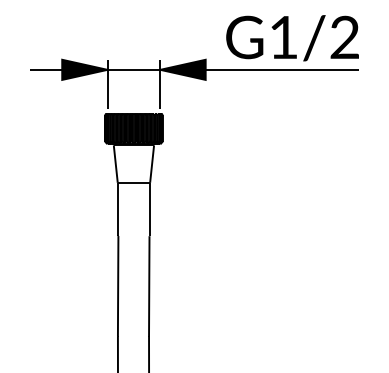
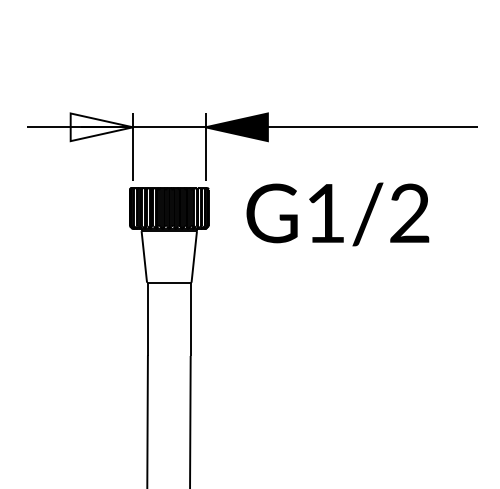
text: (292, 38) -> (337, 214), moved
fill: (84, 69) -> (101, 126), removed

